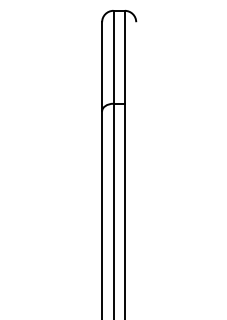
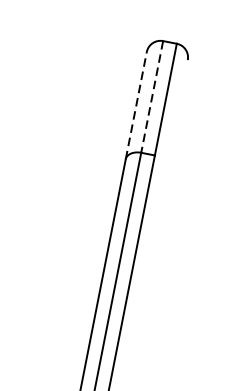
line: (113, 57) -> (152, 97), solid -> dashed
line: (102, 66) -> (136, 105), solid -> dashed

